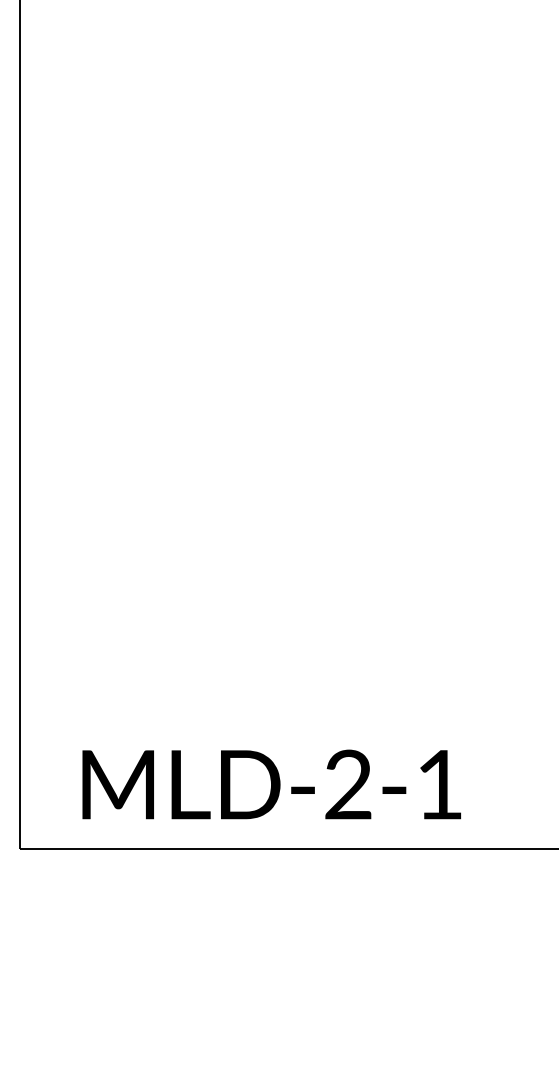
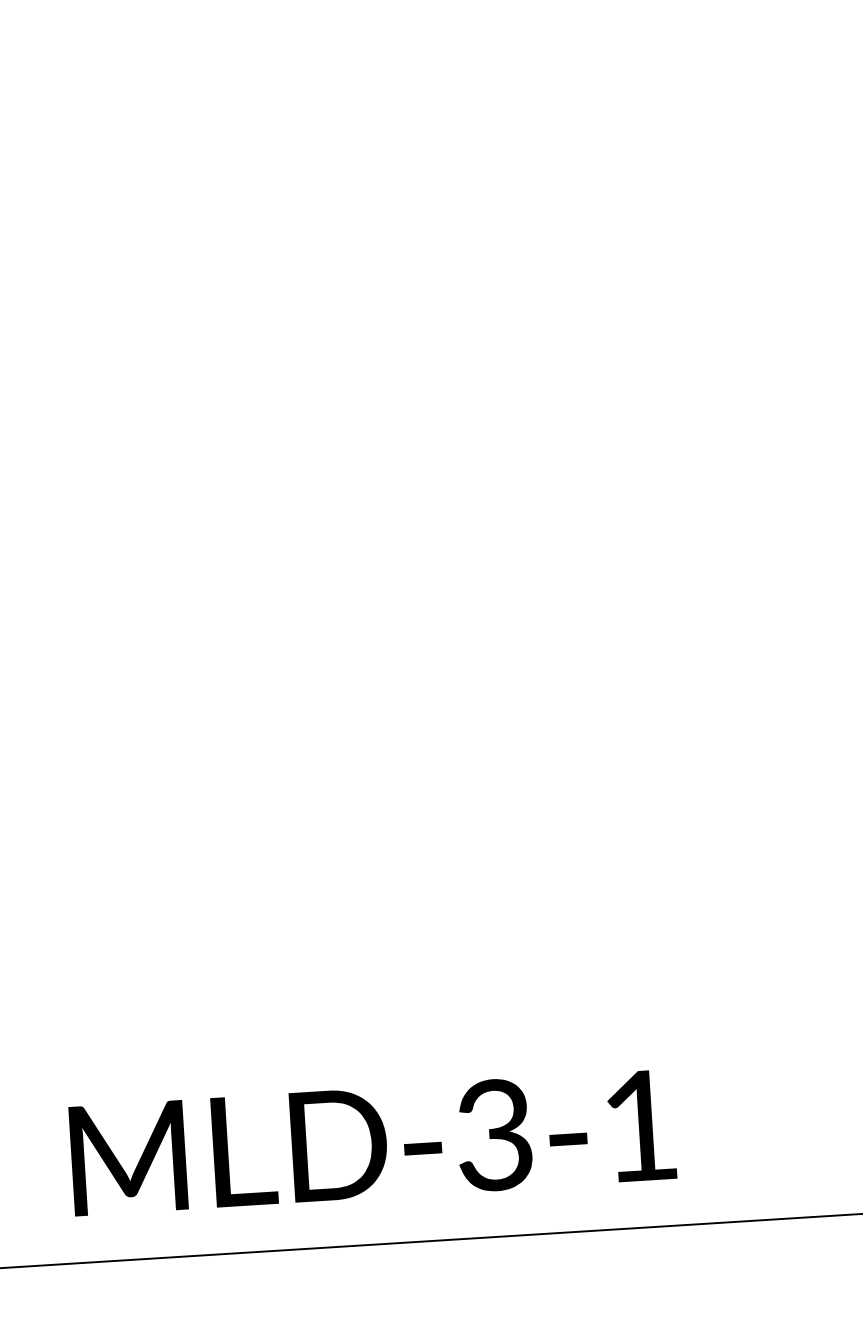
text: (348, 784) -> (494, 1134), MLD-2-1 -> MLD-3-1

